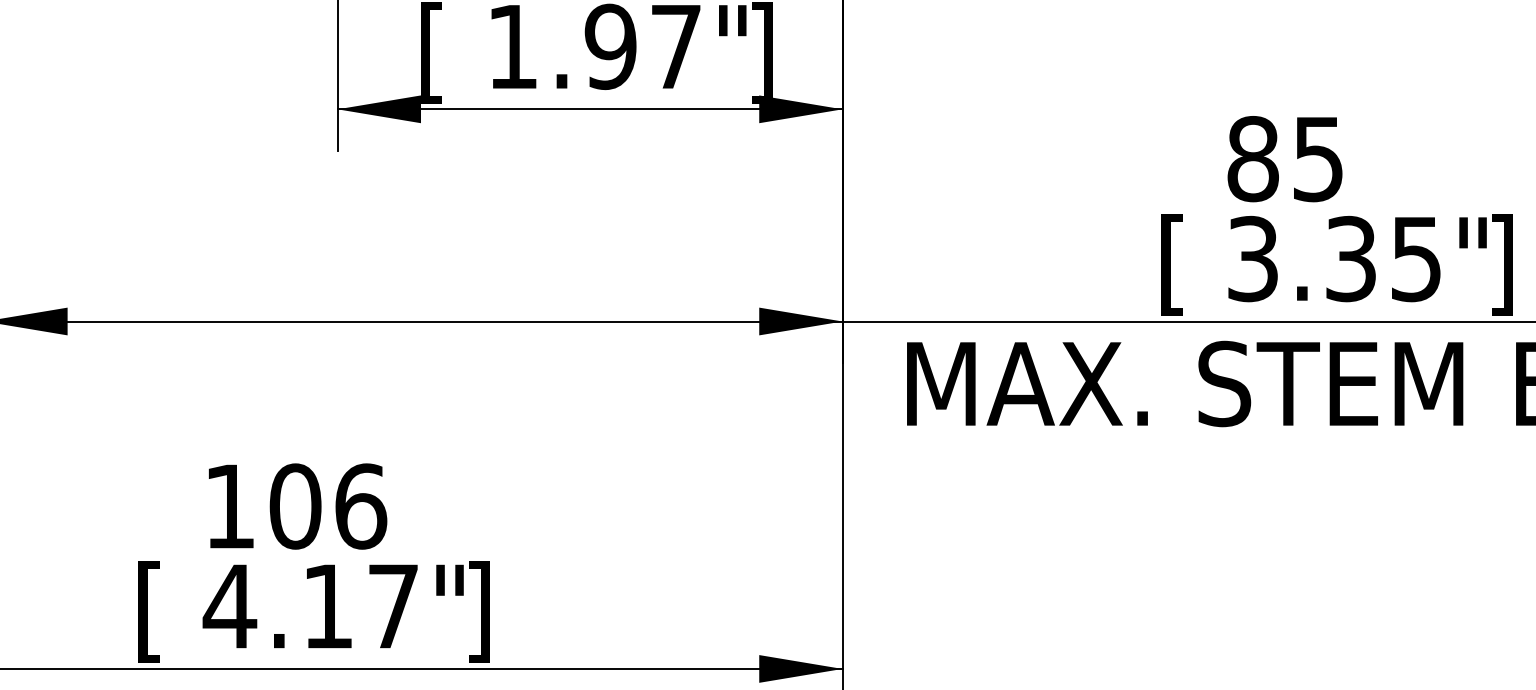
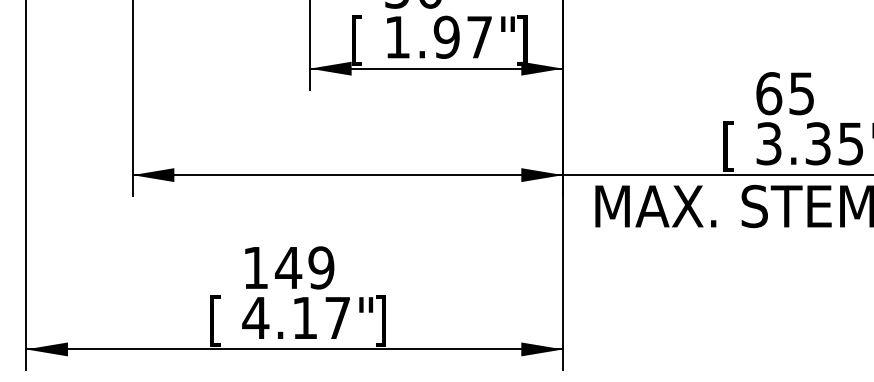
text: (1254, 158) -> (769, 93), 85 -> 65
text: (327, 505) -> (304, 267), 106 -> 149

